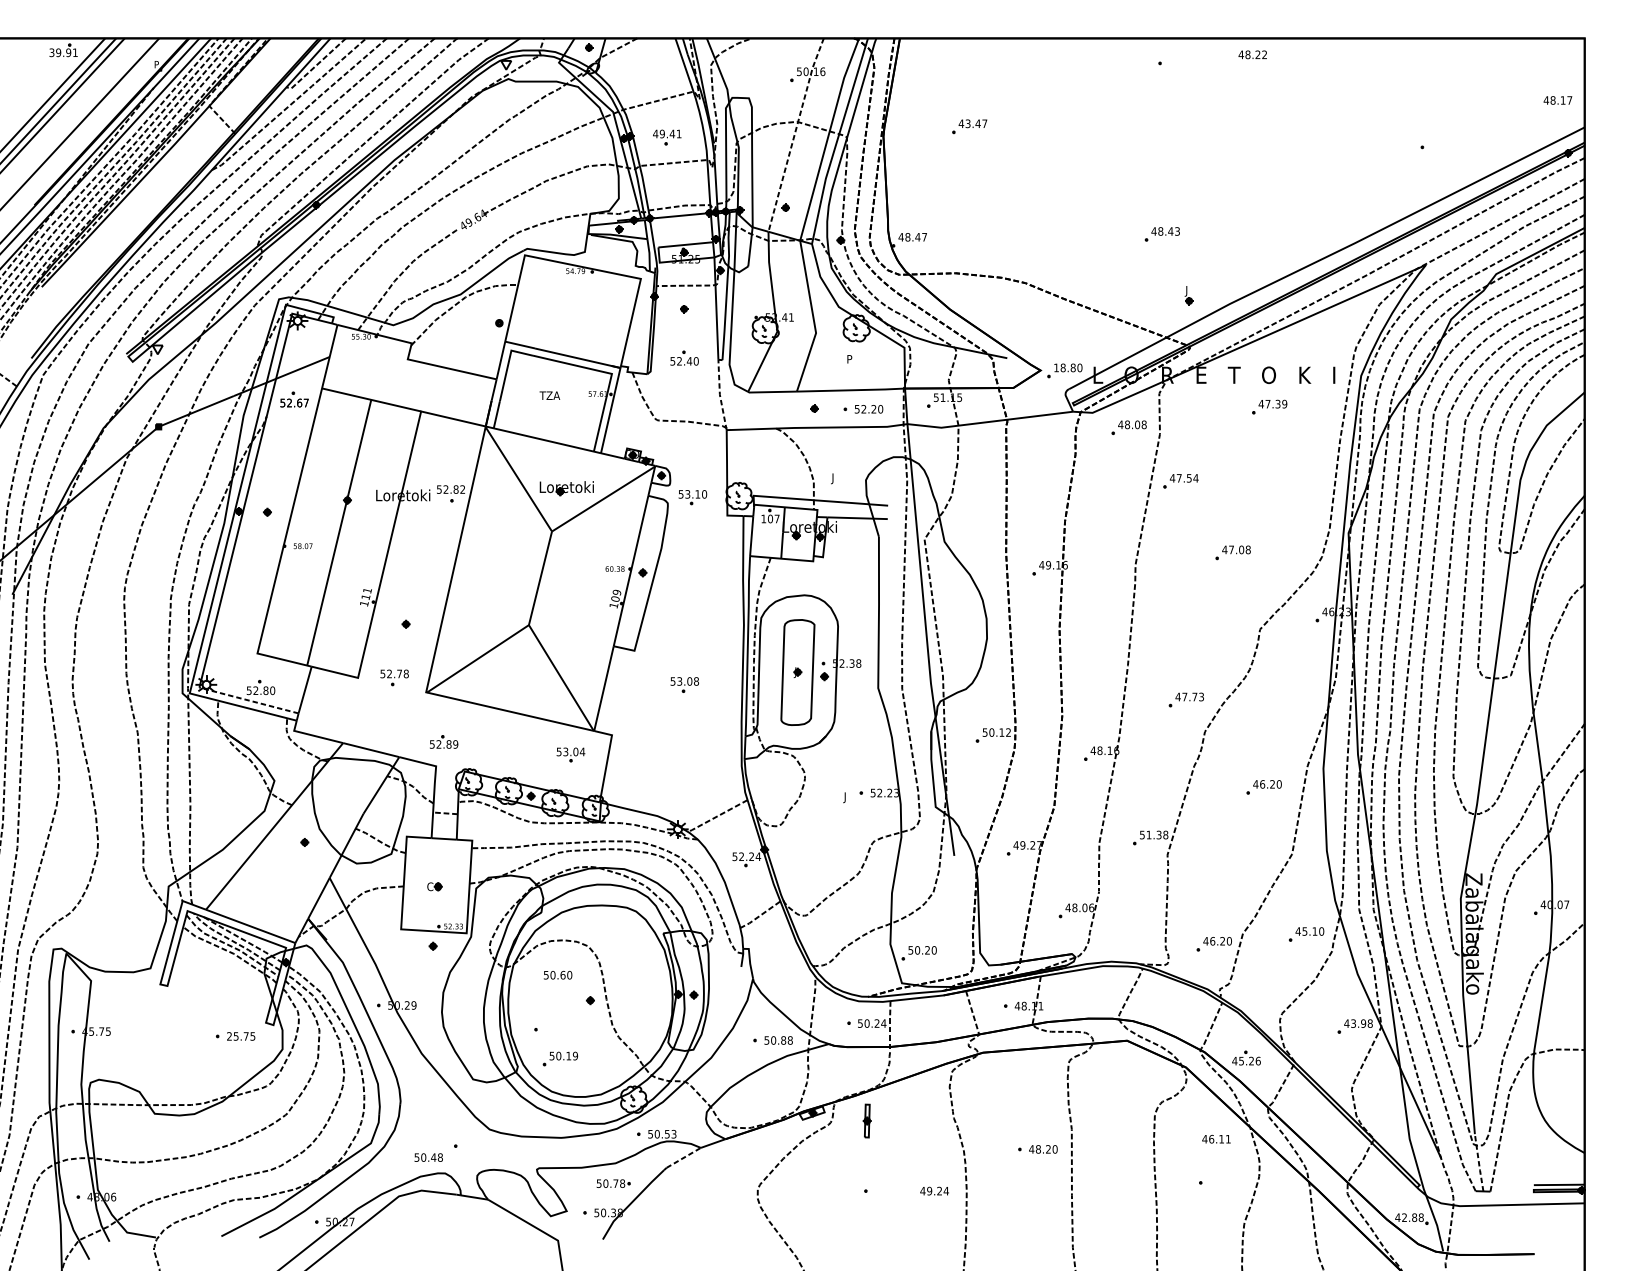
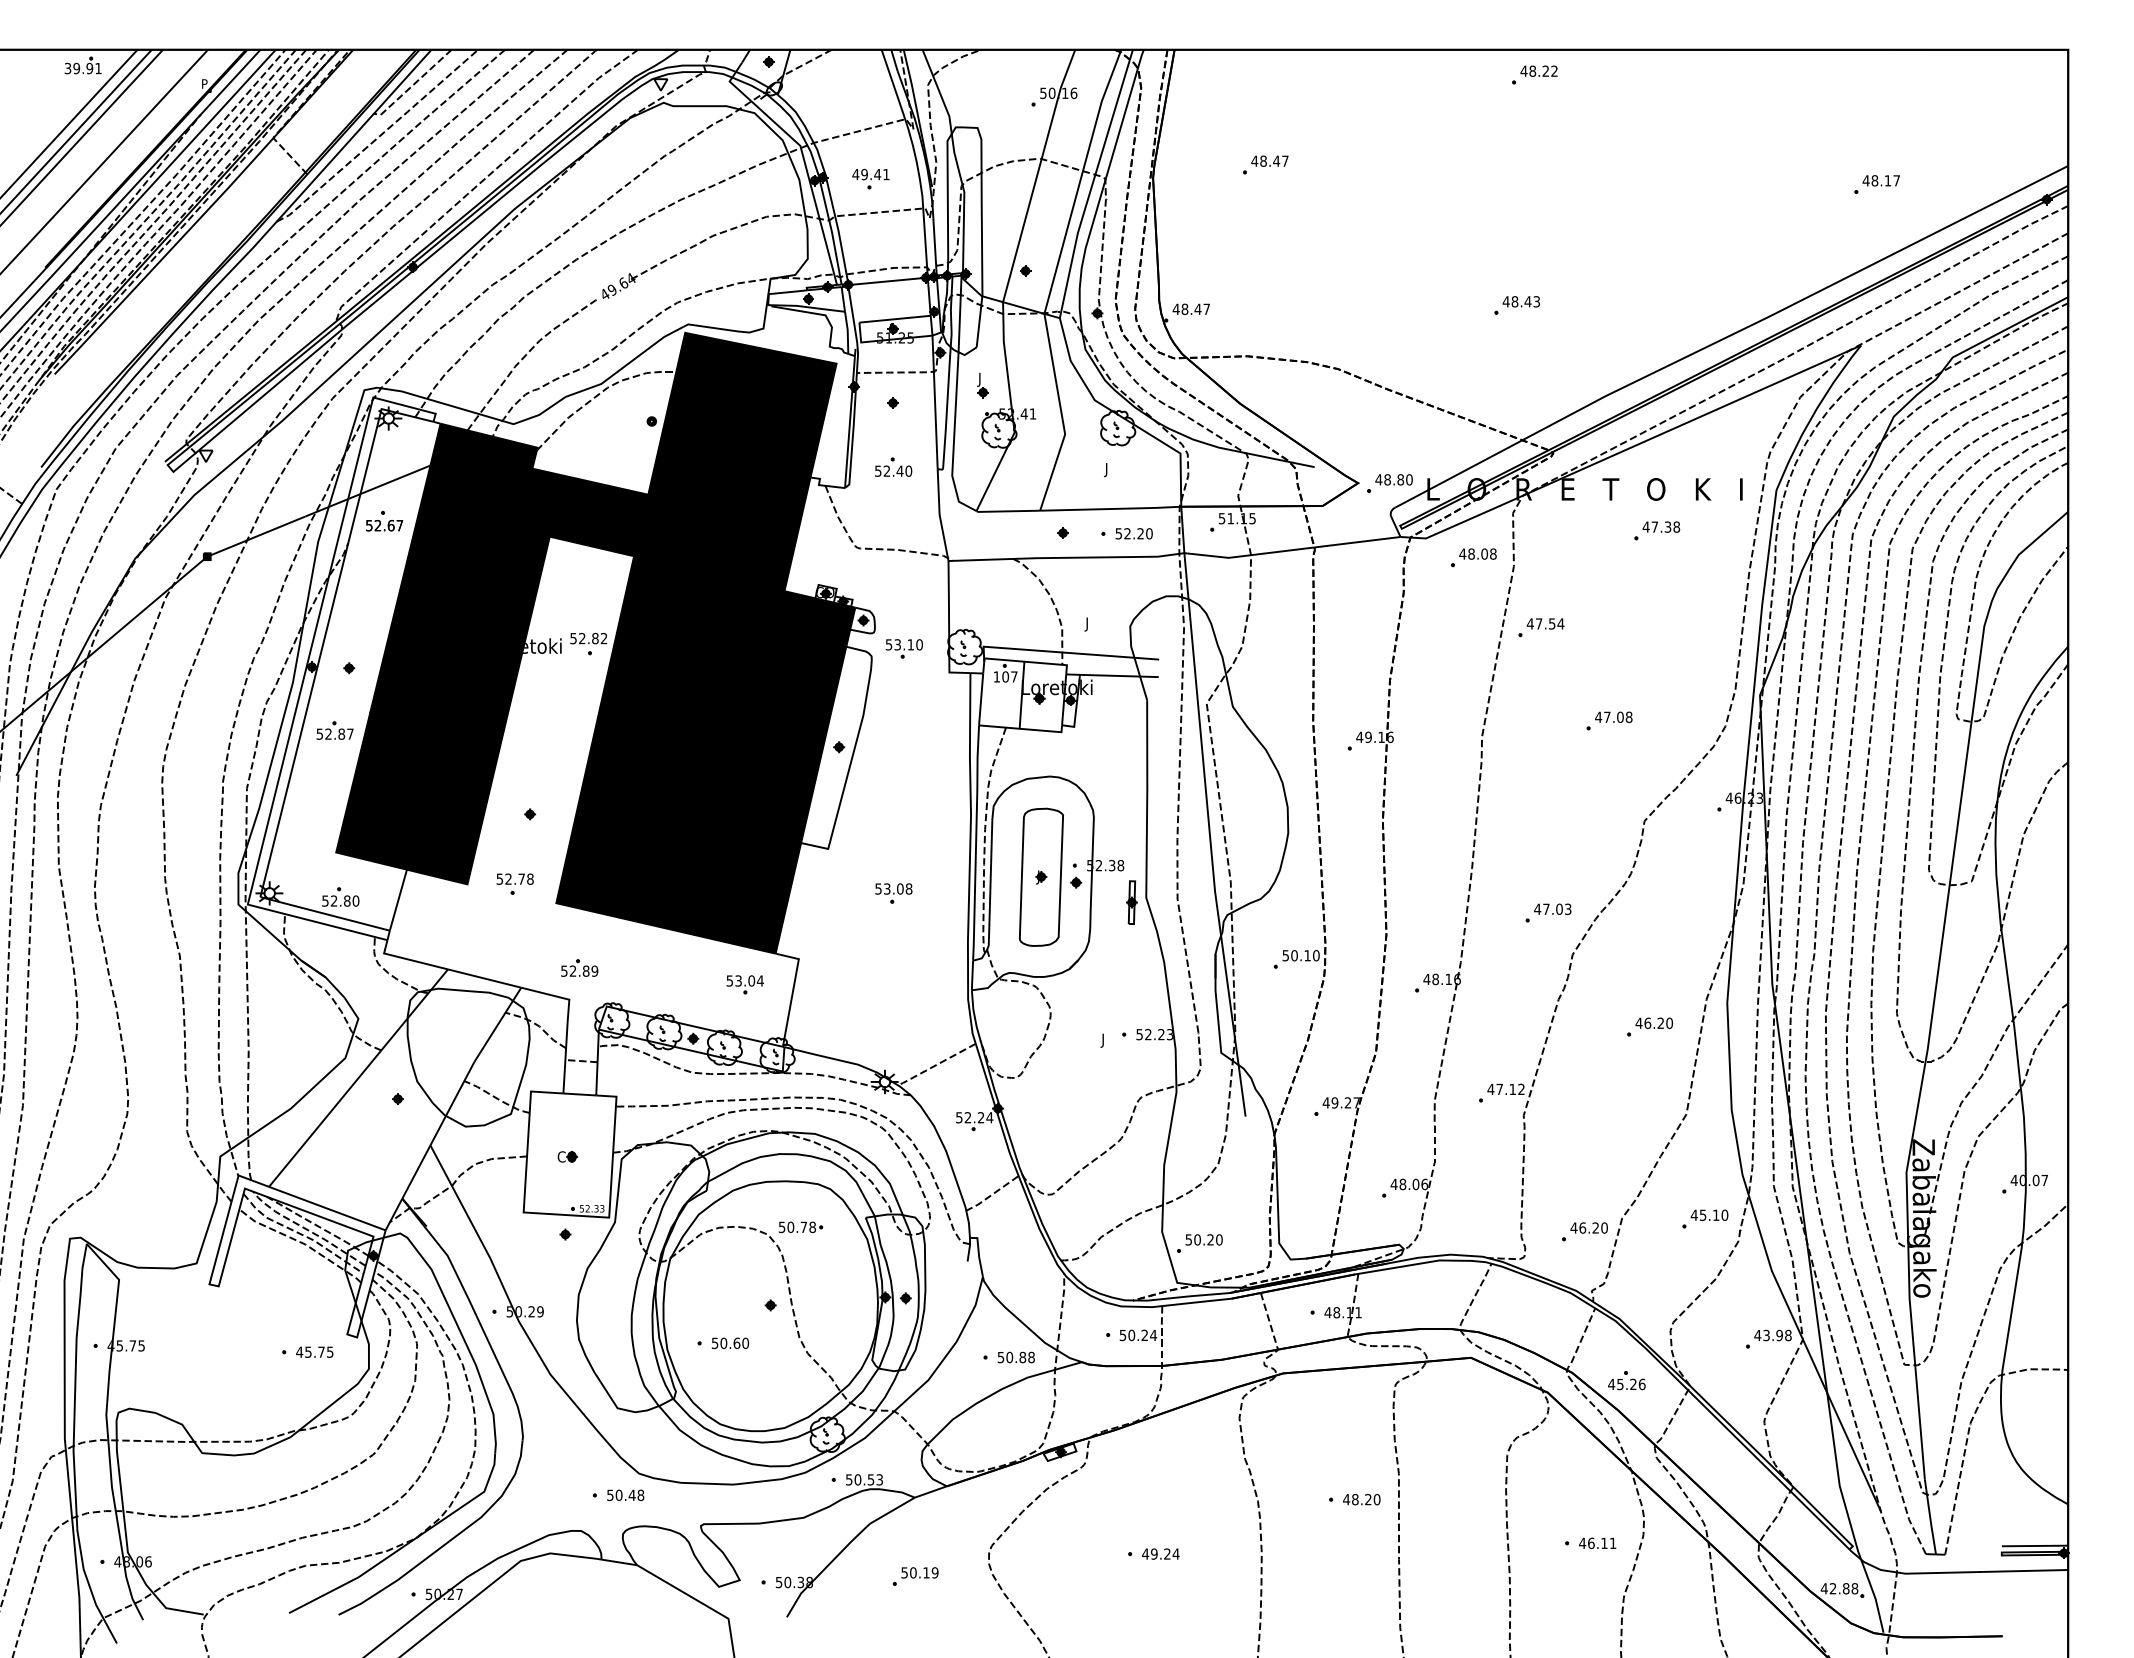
text: (1252, 54) -> (1538, 70), moved
text: (1557, 100) -> (1880, 180), moved
text: (968, 123) -> (1263, 160), 43.47 -> 48.47
line: (794, 134) -> (1037, 175), dashed -> solid
part: (1188, 295) -> (982, 385), moved
text: (849, 360) -> (1108, 470), P -> J
text: (1056, 367) -> (1378, 479), 18.80 -> 48.80
line: (719, 394) -> (939, 514), dashed -> solid
text: (1284, 403) -> (1676, 526), 47.39 -> 47.38
fill: (456, 492) -> (595, 642), added
part: (256, 560) -> (334, 730), added
text: (1194, 696) -> (1559, 908), 47.73 -> 47.03
line: (249, 700) -> (325, 913), dashed -> solid
text: (1008, 732) -> (1316, 955), 50.12 -> 50.10
text: (1153, 835) -> (1505, 1089), 51.38 -> 47.12
text: (558, 975) -> (730, 1343), moved
text: (229, 1035) -> (299, 1351), 25.75 -> 45.75
part: (560, 1058) -> (915, 1576), moved
part: (866, 1120) -> (1131, 902), moved
text: (1216, 1139) -> (1597, 1543), moved
text: (428, 1156) -> (625, 1494), moved
line: (683, 1157) -> (892, 1510), dashed -> solid
line: (1479, 1163) -> (1930, 1517), dashed -> solid
part: (614, 1183) -> (801, 1227), moved
text: (934, 1190) -> (1160, 1553), moved

